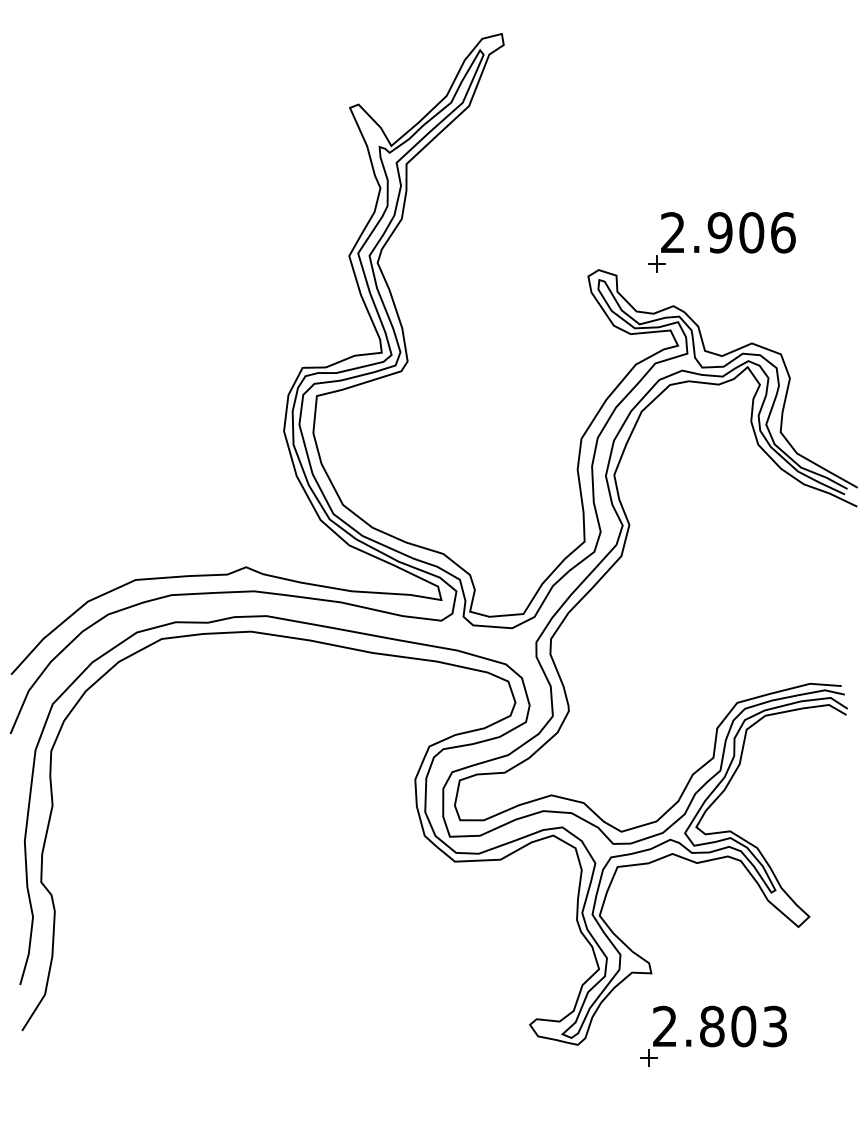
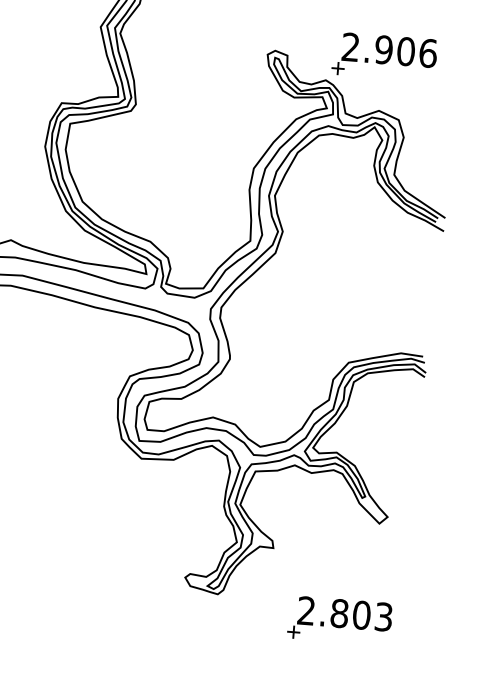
part: (721, 242) -> (384, 56), moved
part: (713, 1035) -> (340, 619), moved

